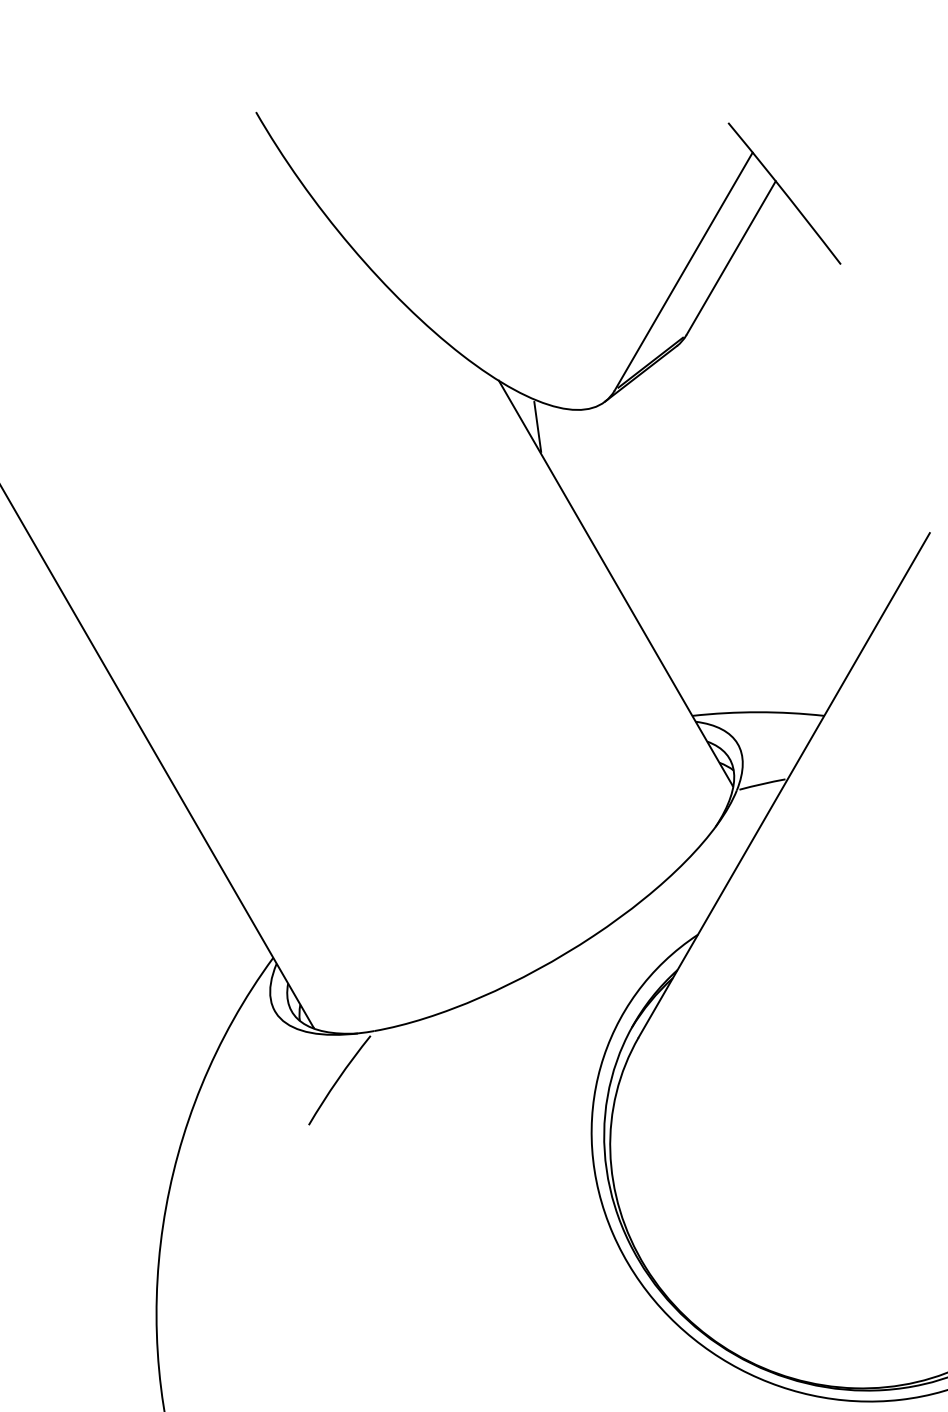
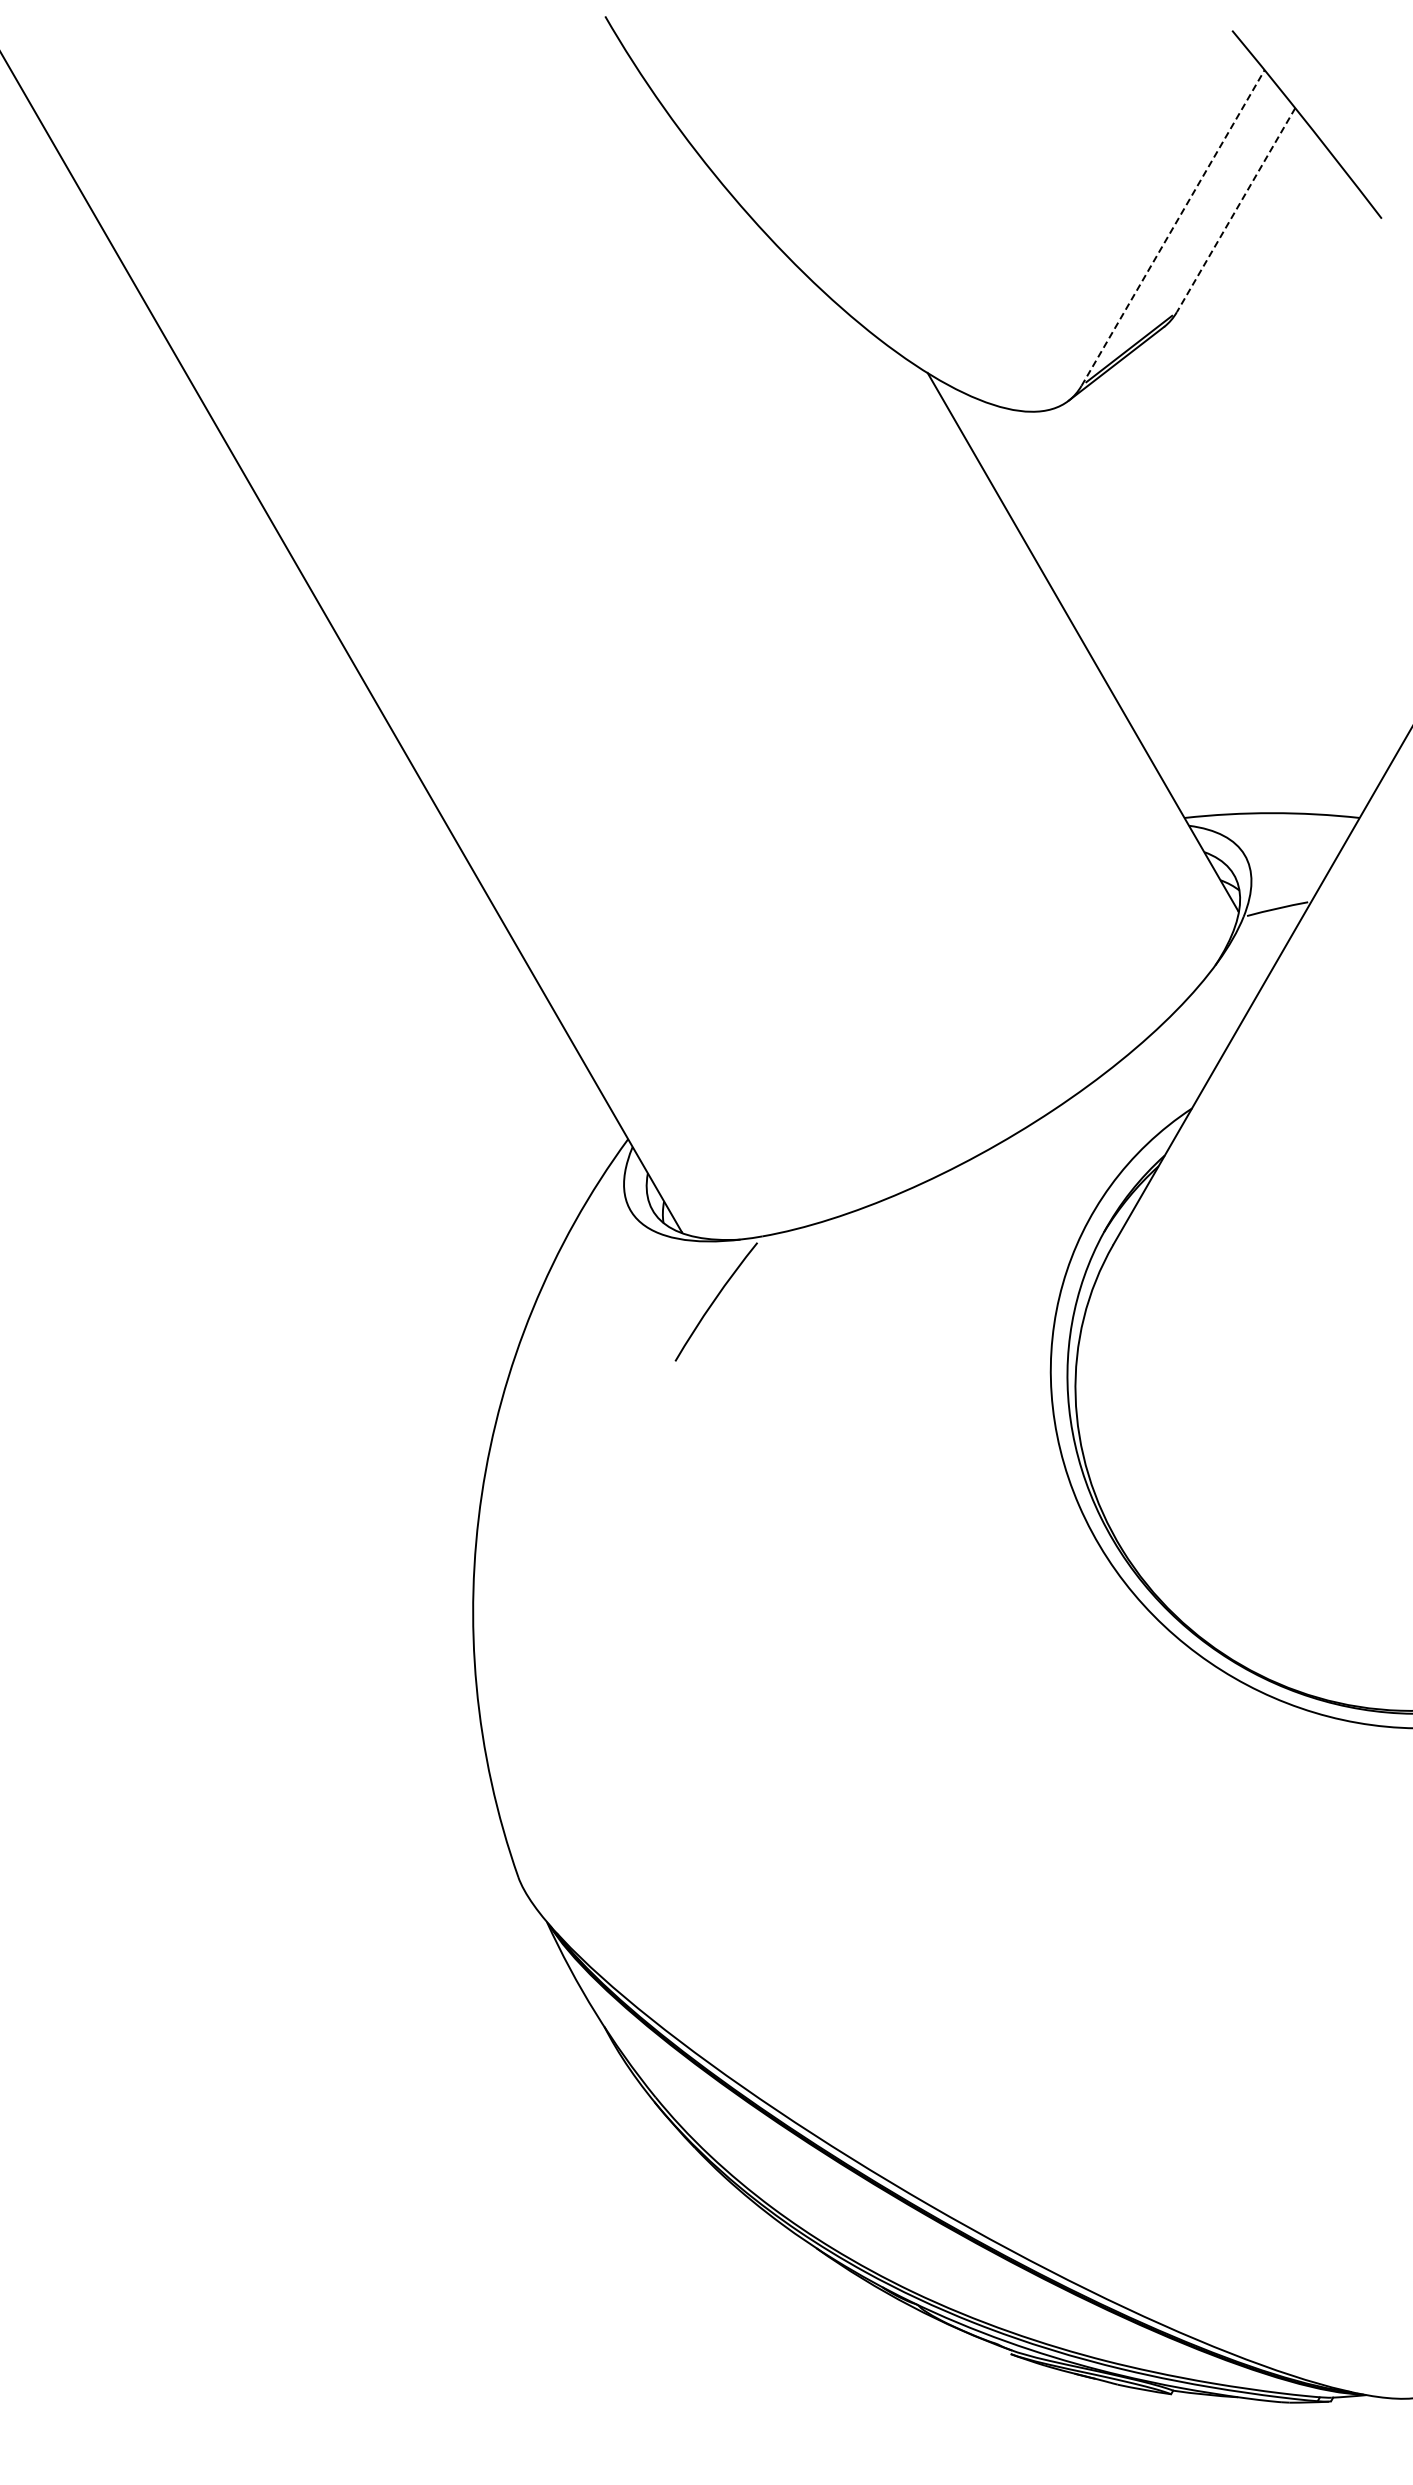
line: (731, 258) -> (1236, 210), solid -> dashed
line: (684, 271) -> (1173, 227), solid -> dashed
line: (537, 427) -> (978, 434), removed

